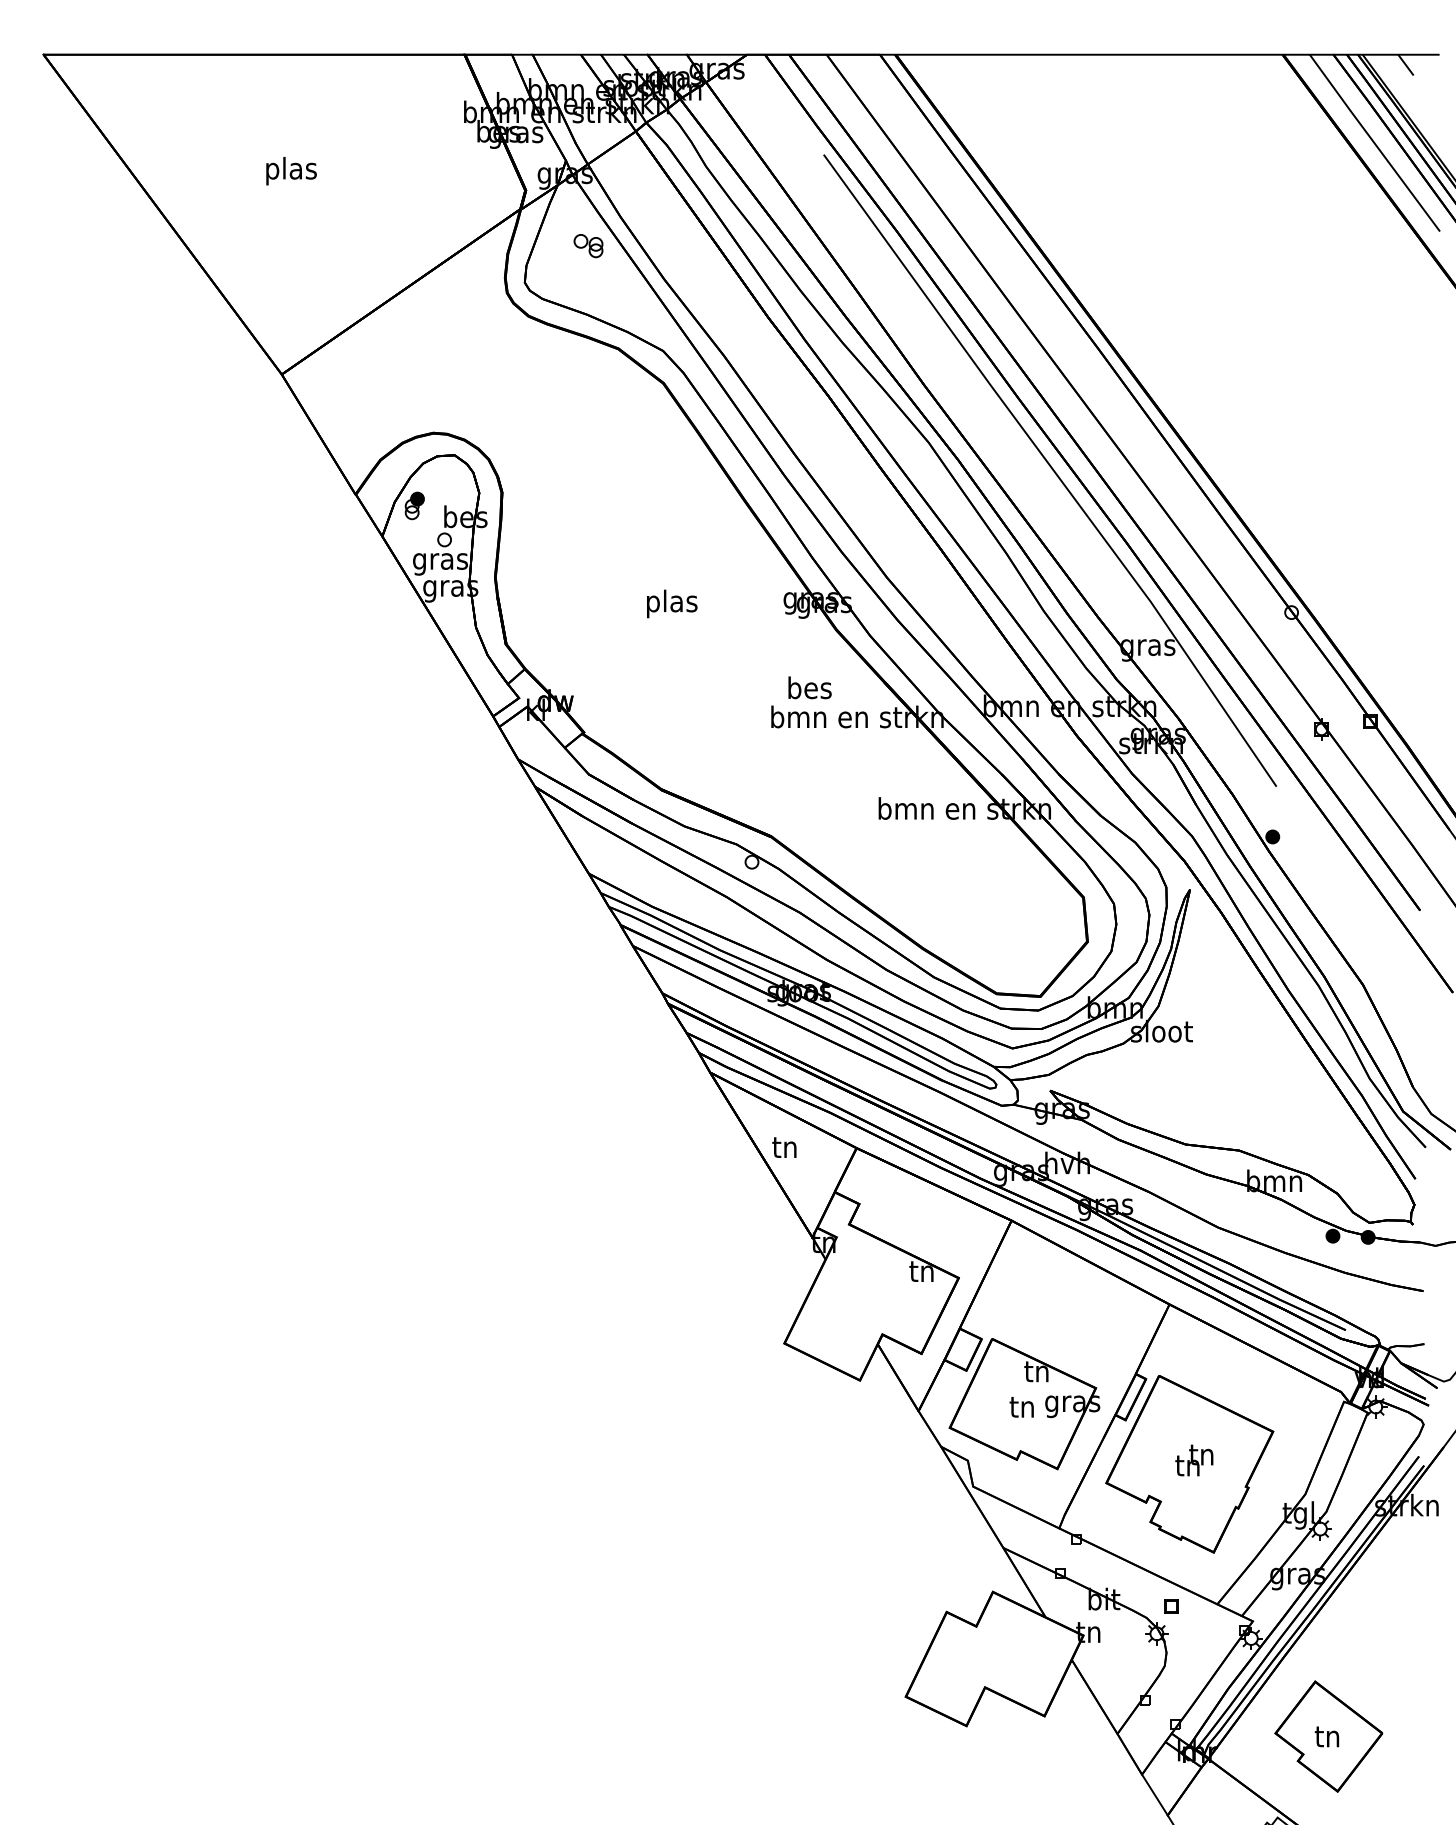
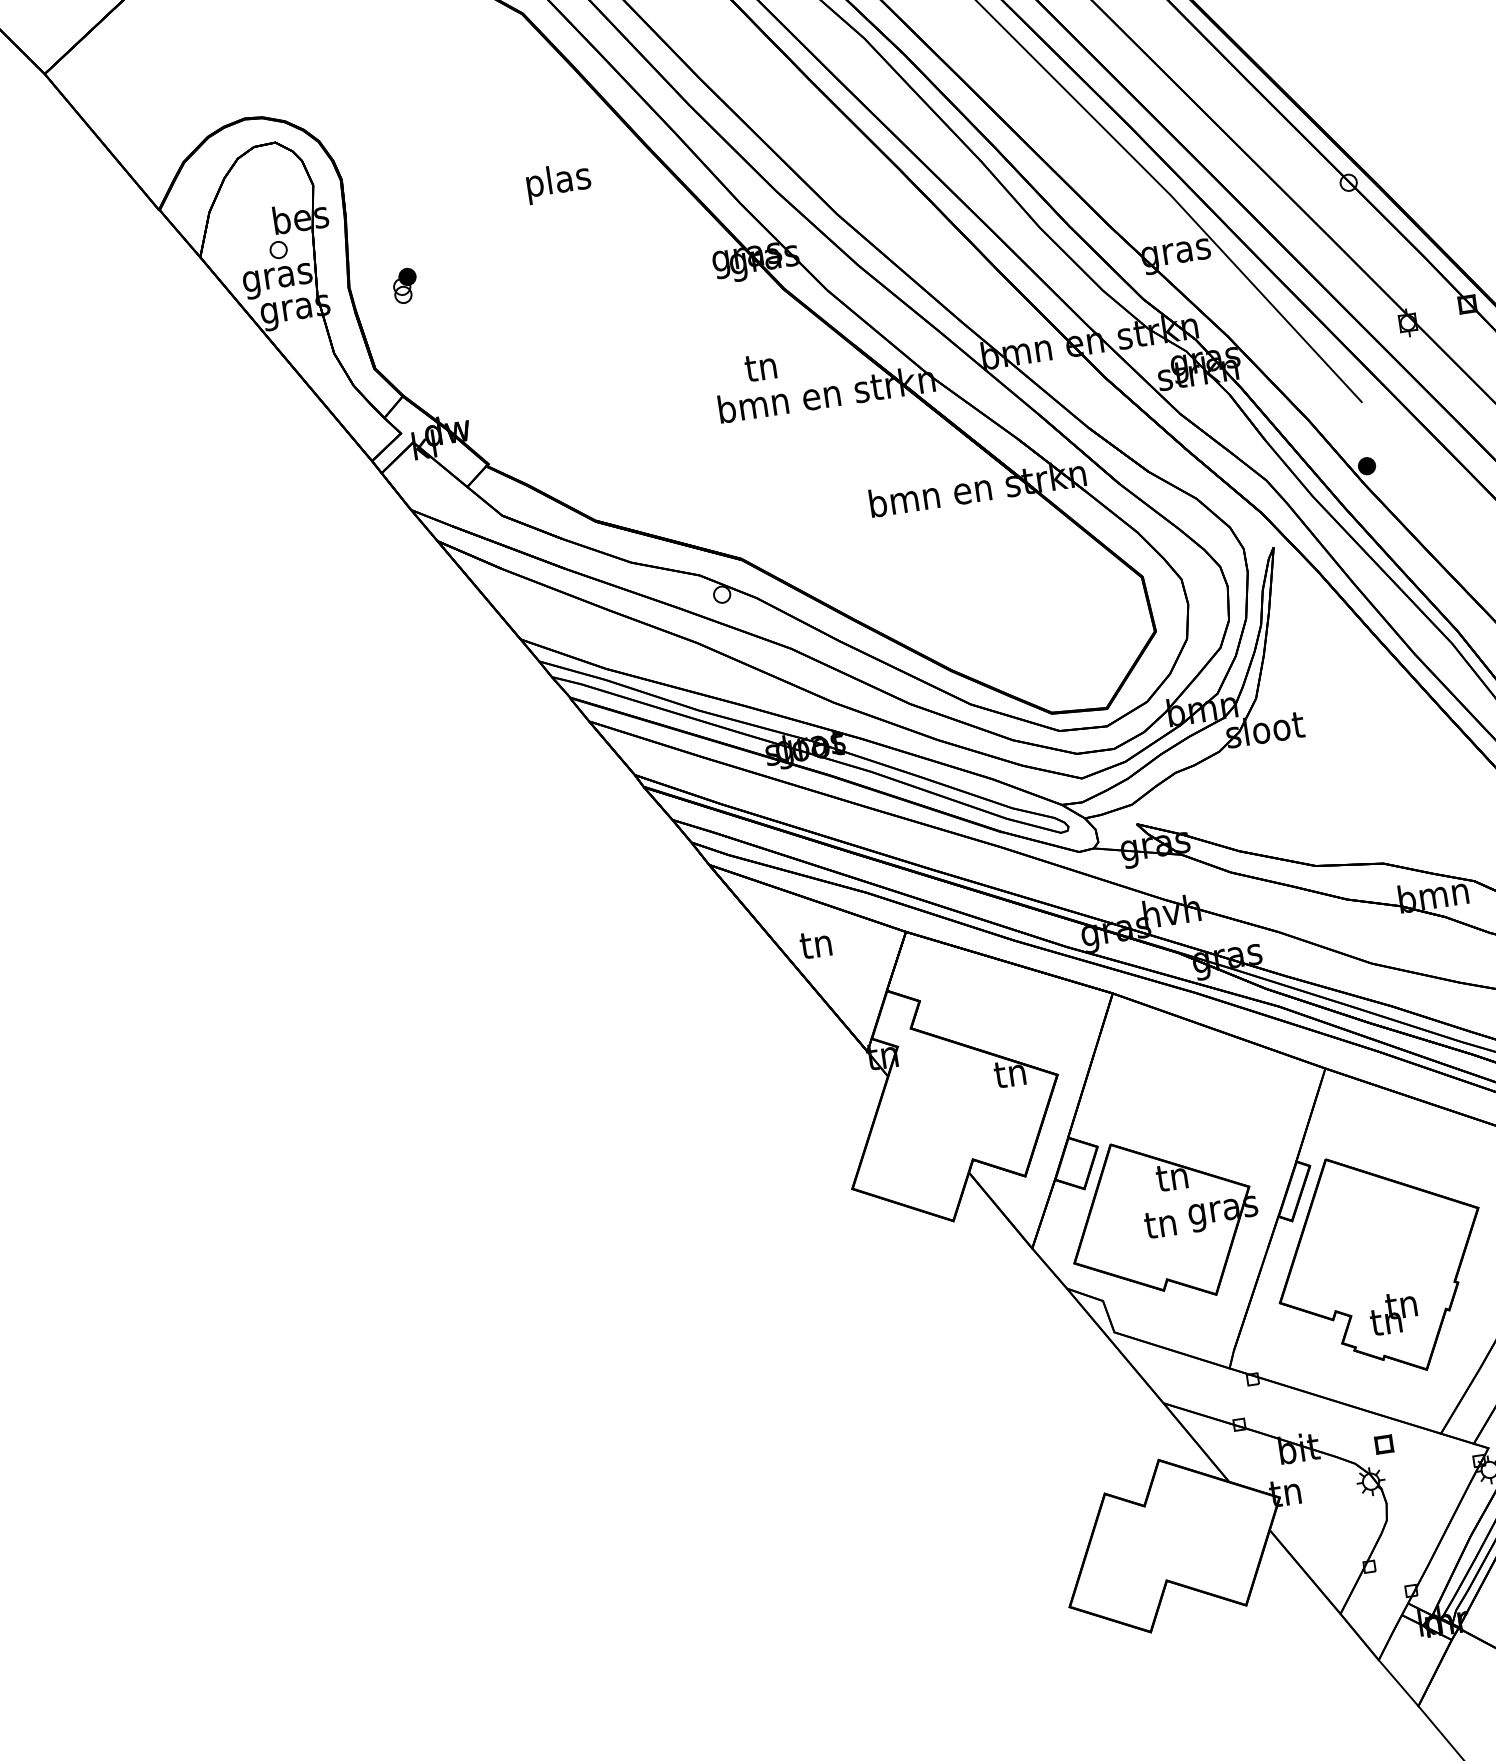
part: (414, 505) -> (404, 285), moved
text: (672, 603) -> (559, 182), moved
text: (809, 687) -> (761, 366), bes -> tn
text: (1194, 1460) -> (1393, 1313), moved

